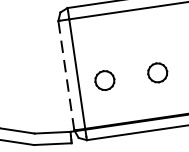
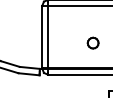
line: (66, 74) -> (42, 36), dashed -> solid
part: (103, 79) -> (62, 42), removed

